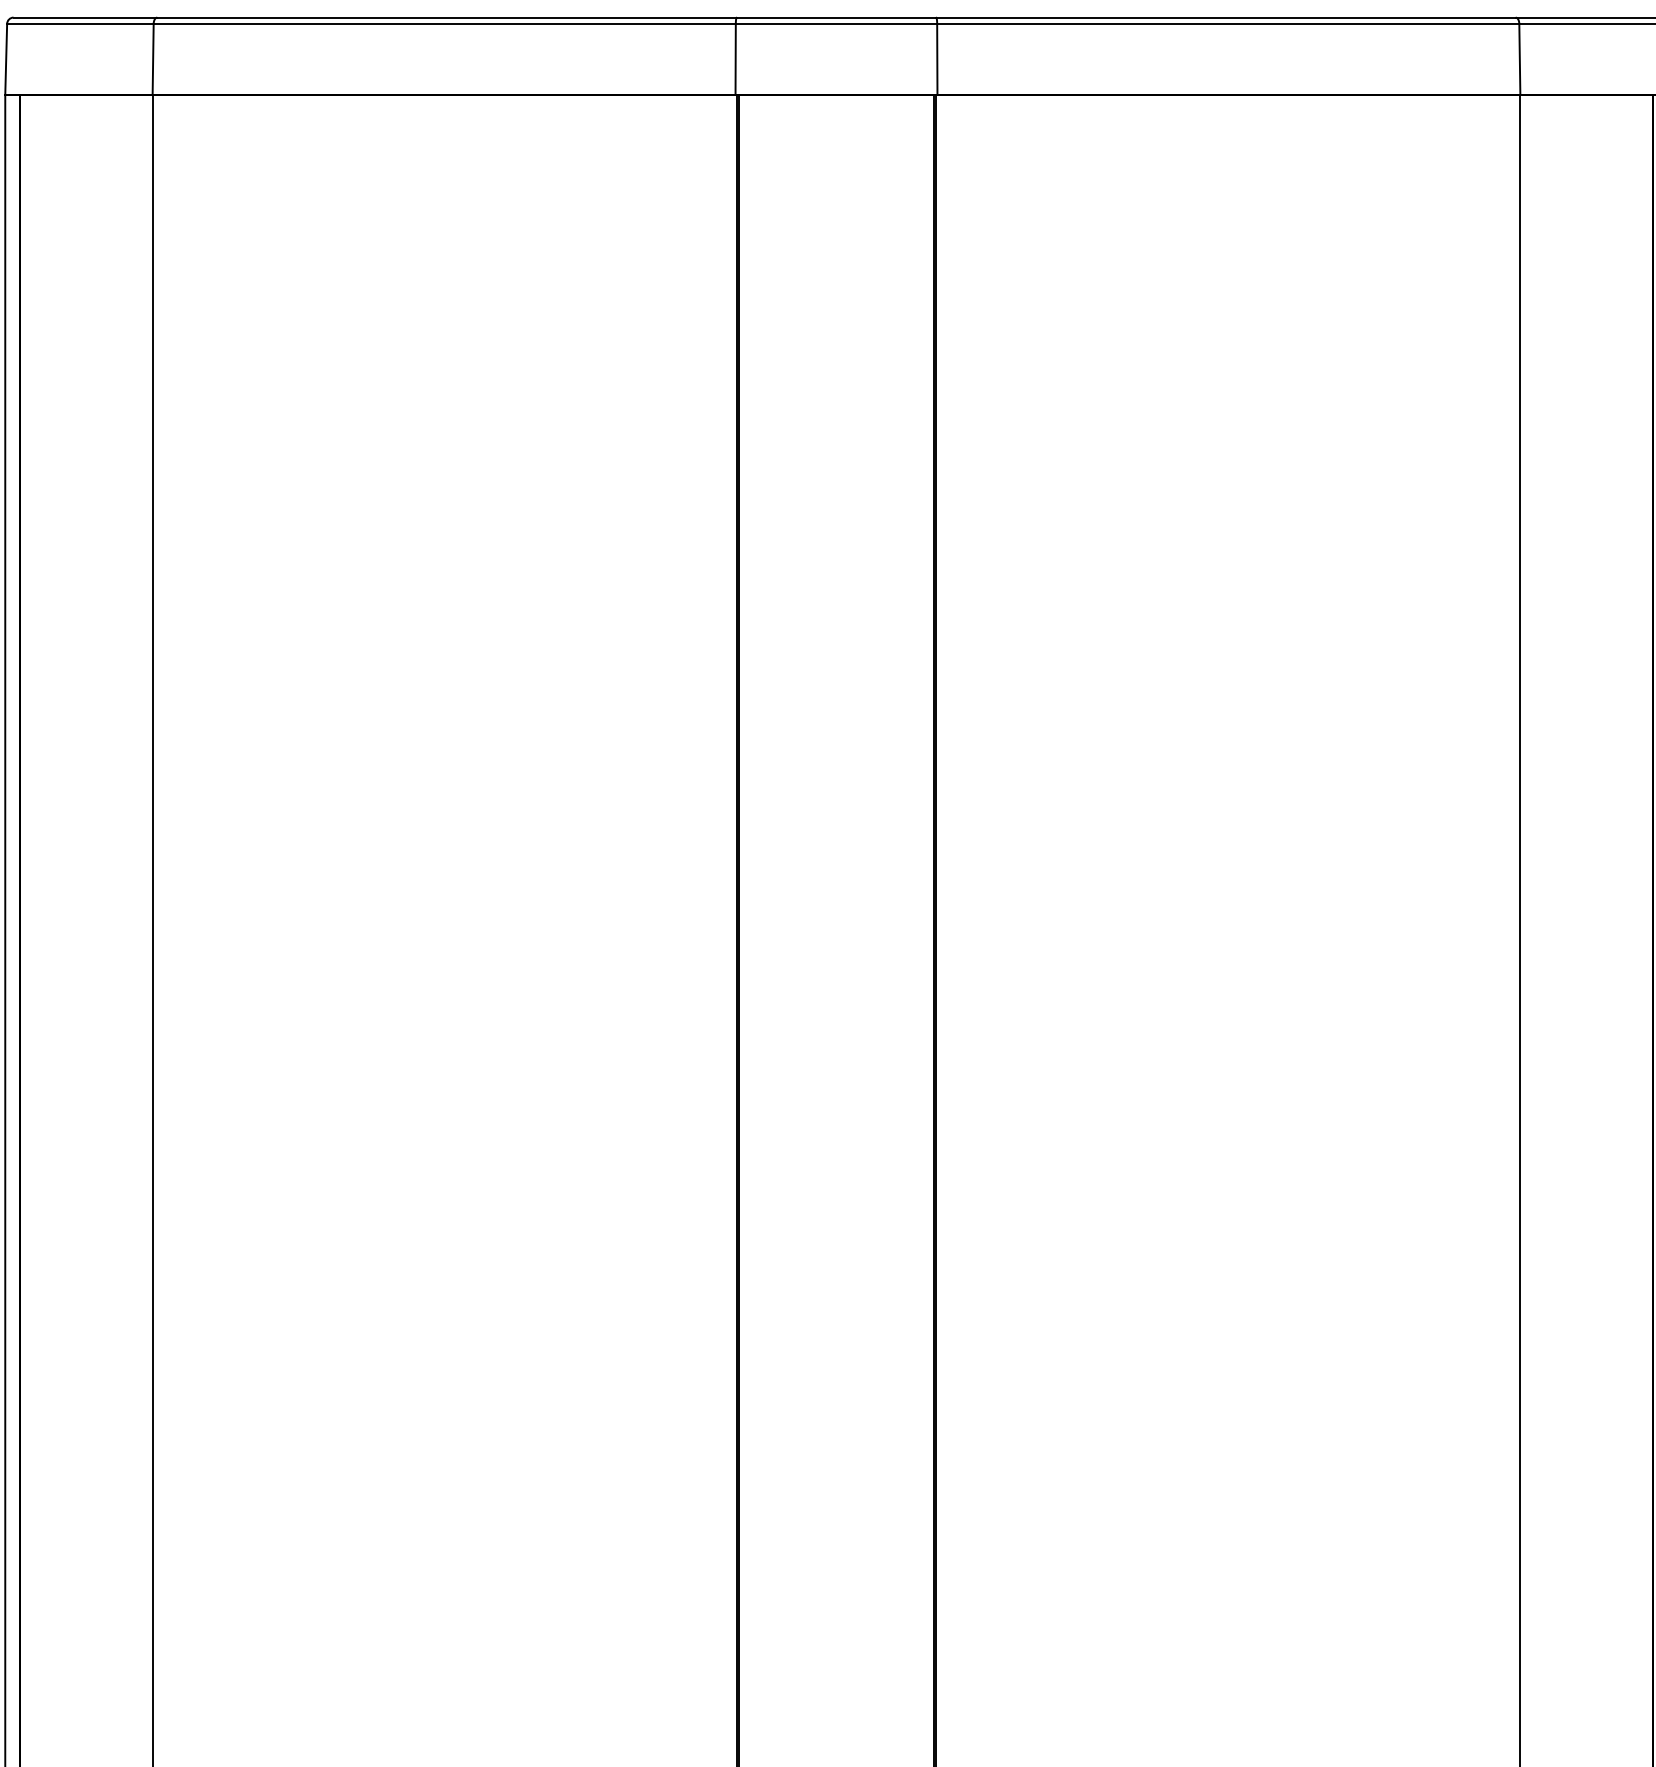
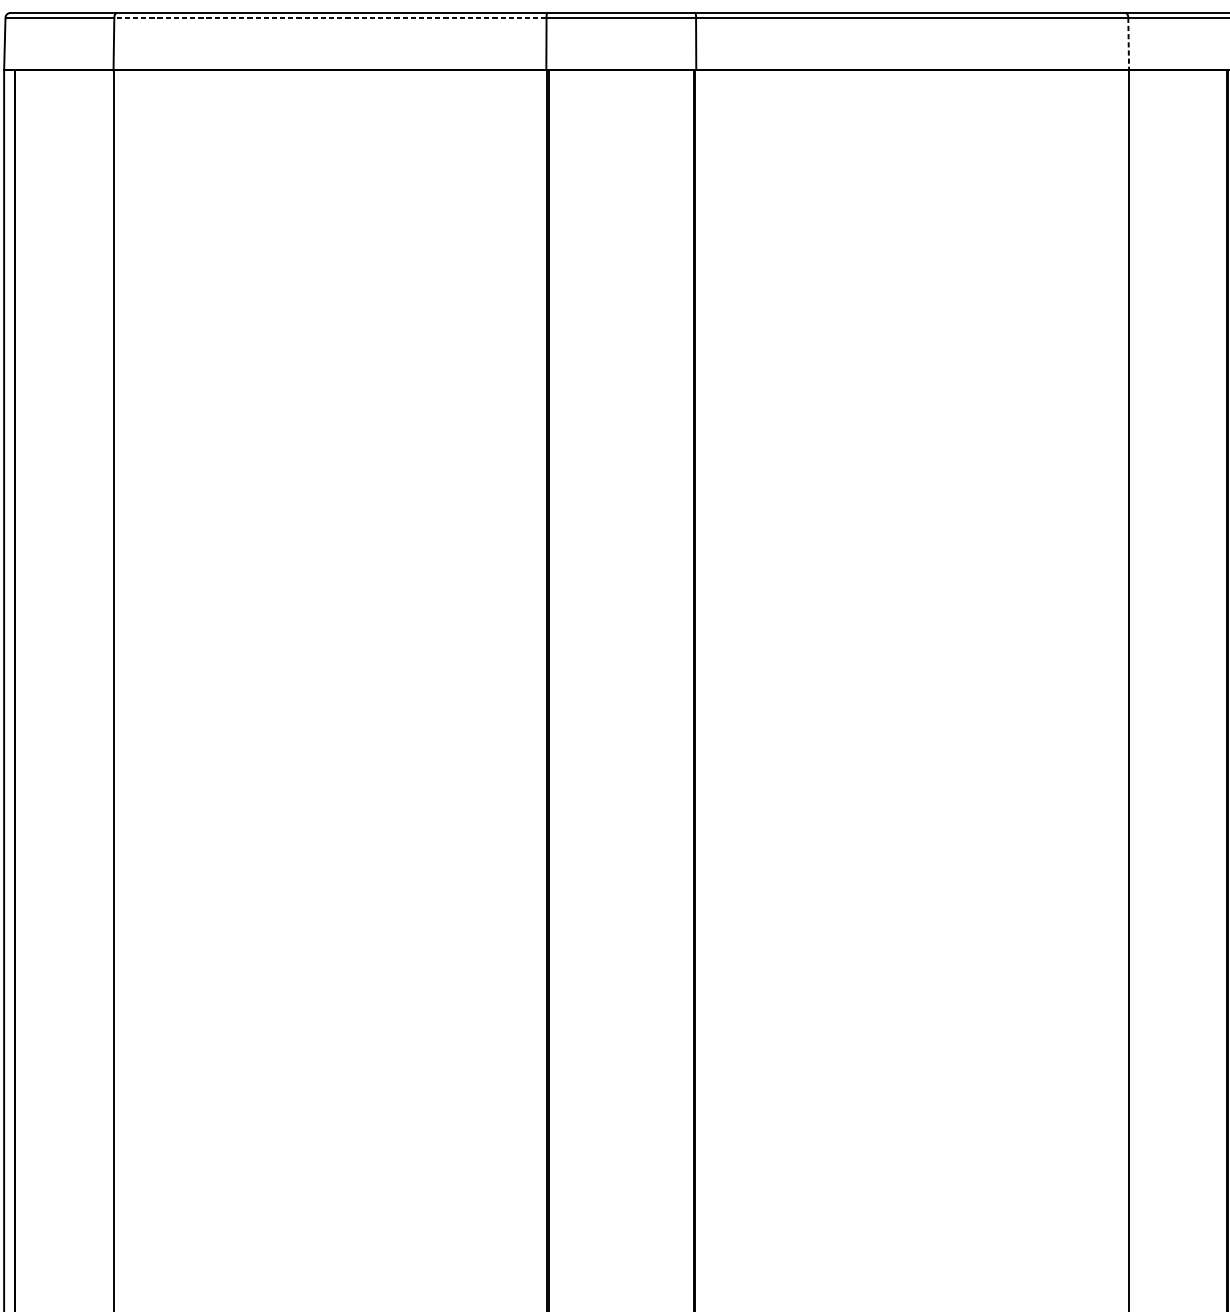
line: (444, 23) -> (330, 17), solid -> dashed
line: (1519, 59) -> (1128, 44), solid -> dashed

